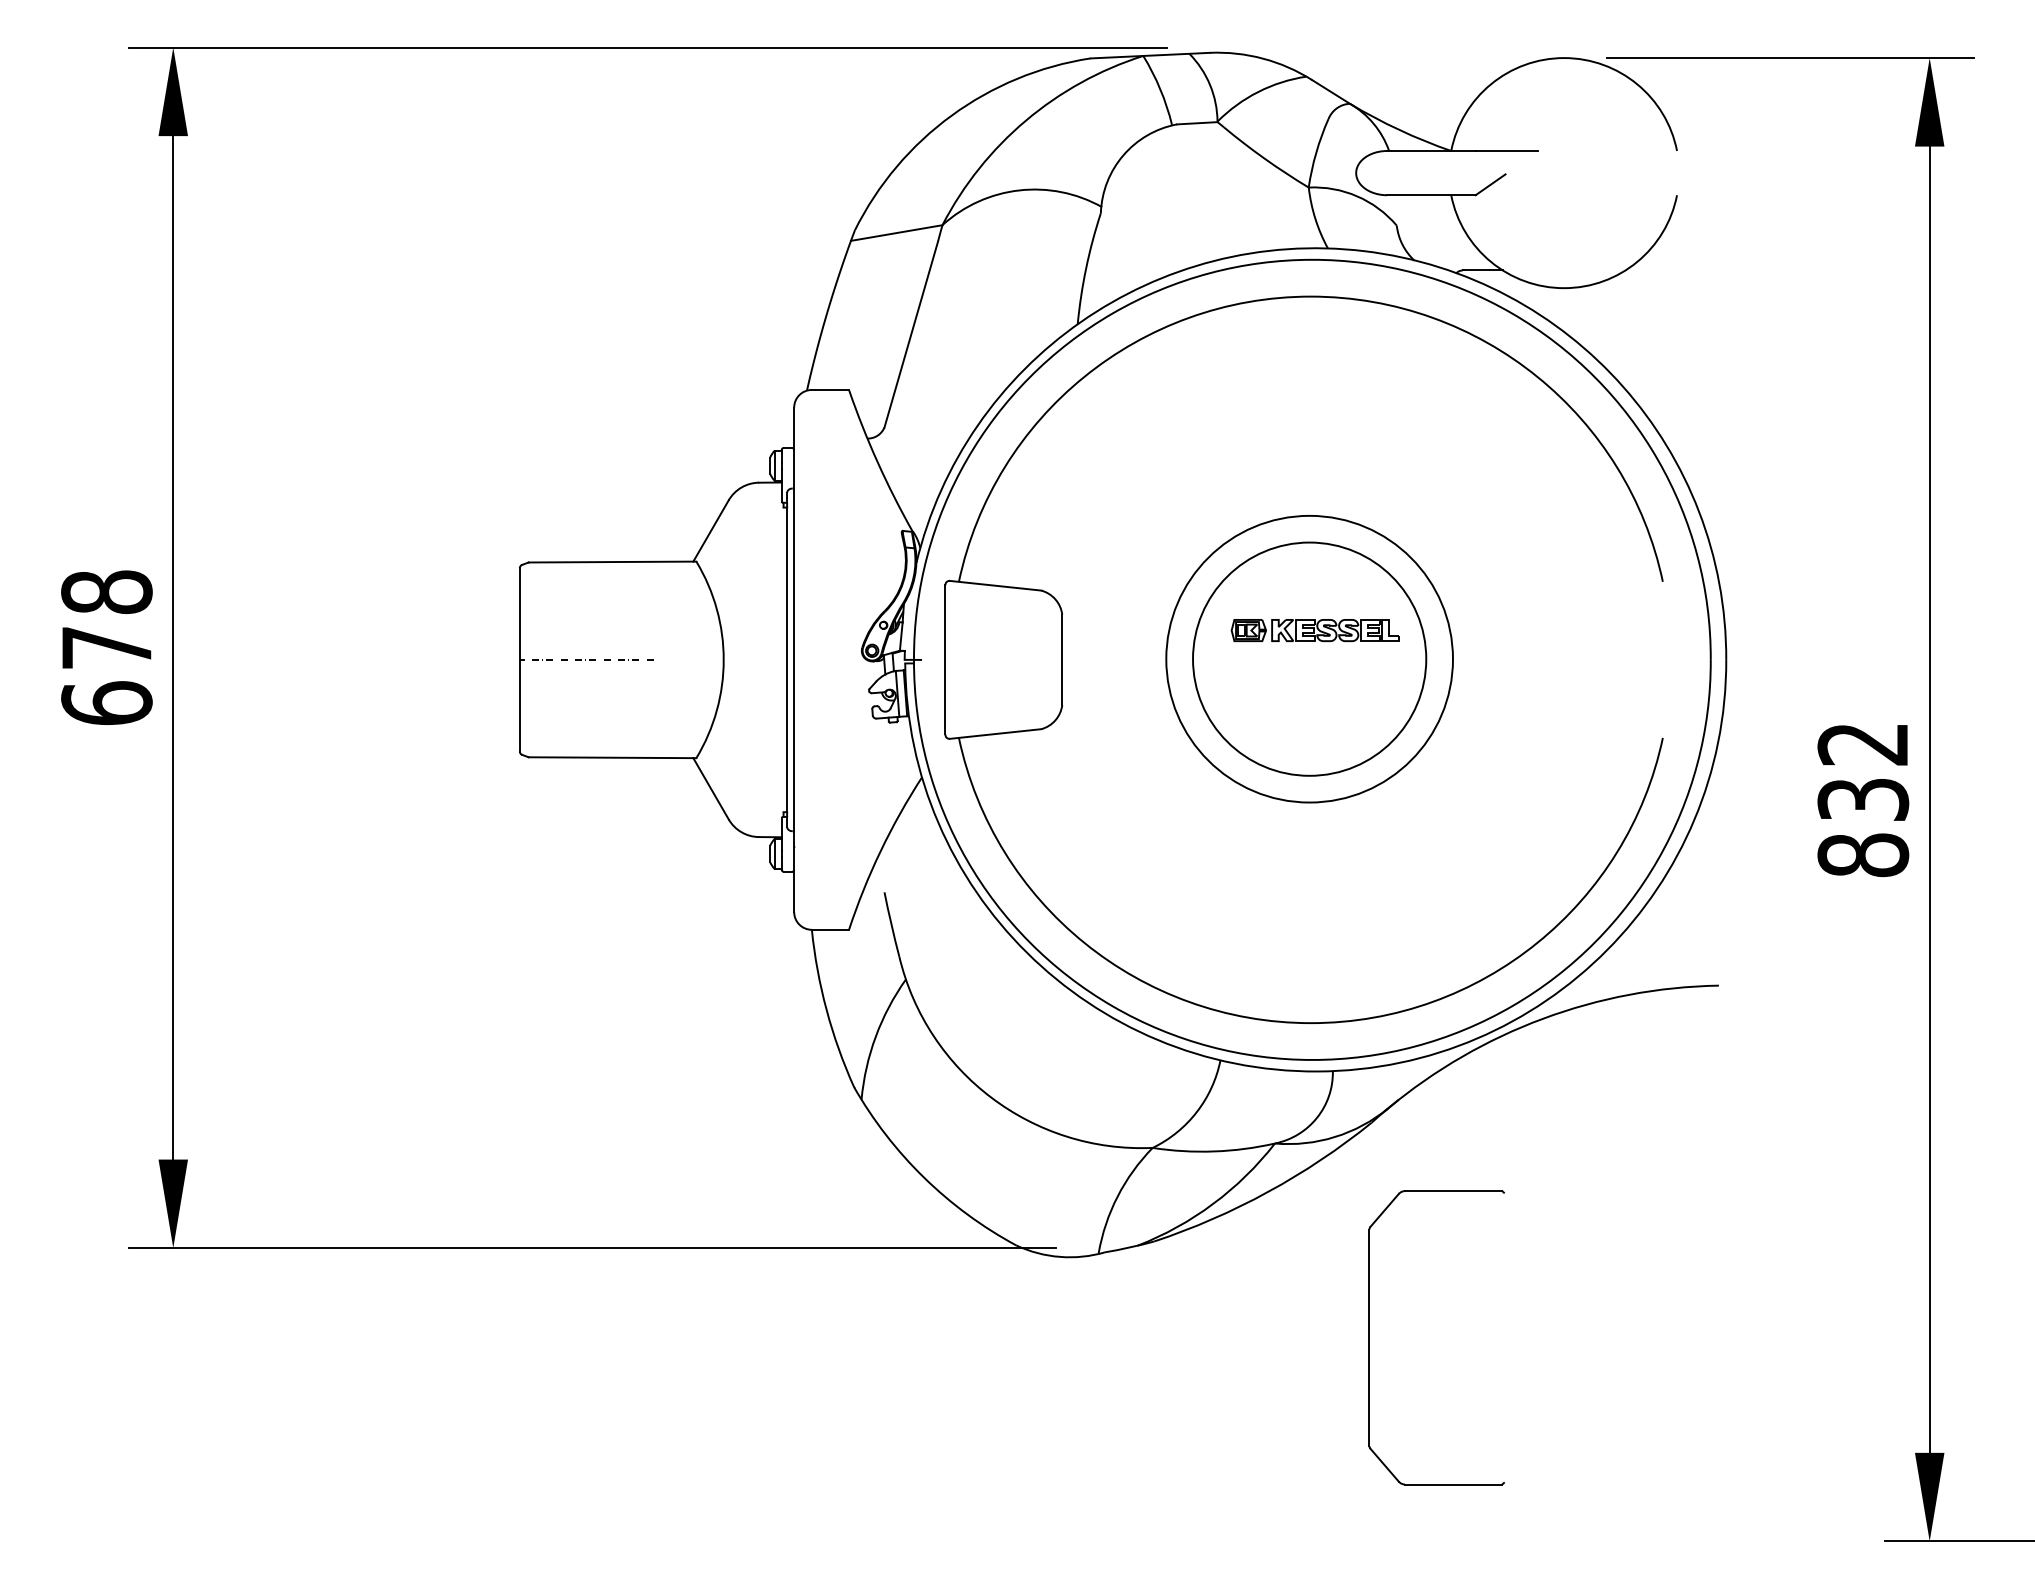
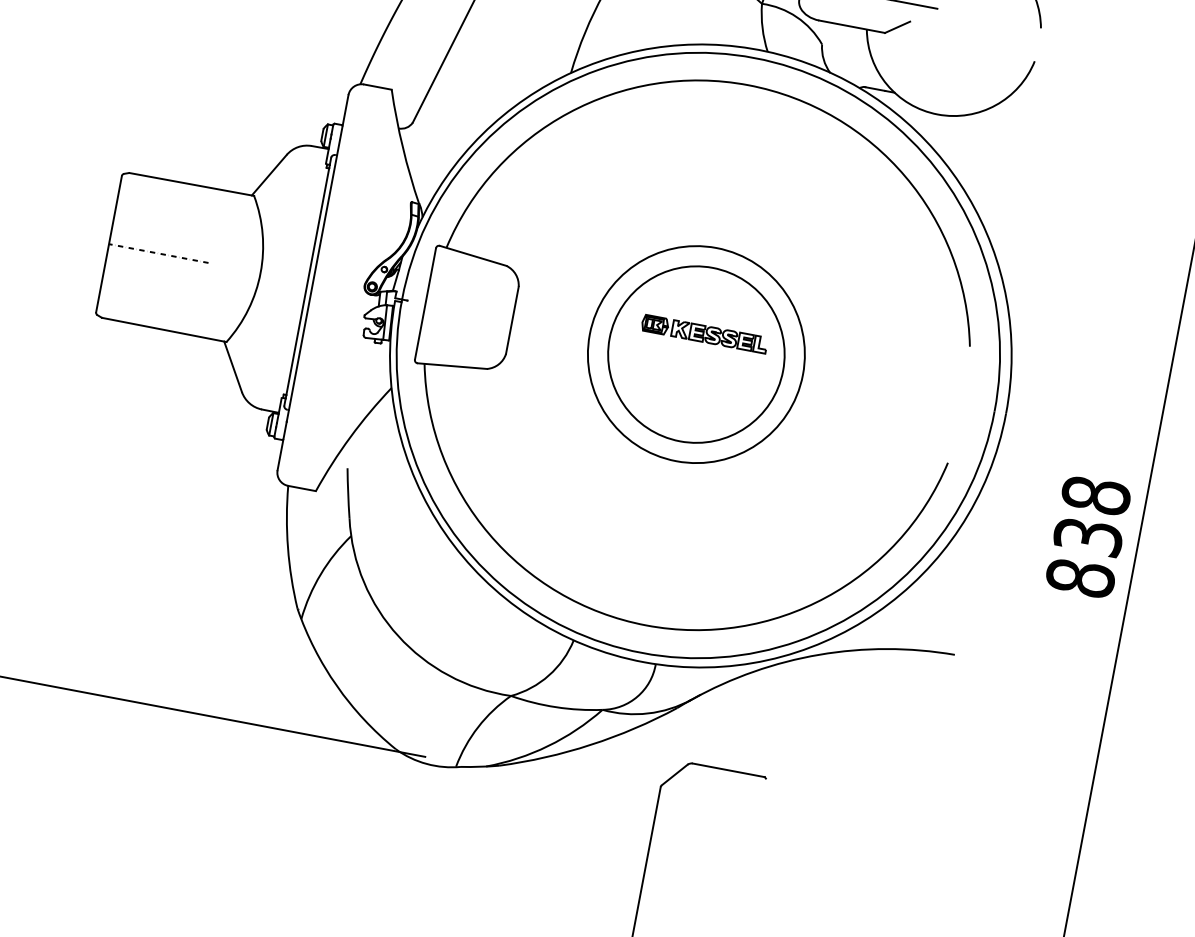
text: (1863, 743) -> (1096, 495), 832 -> 838

